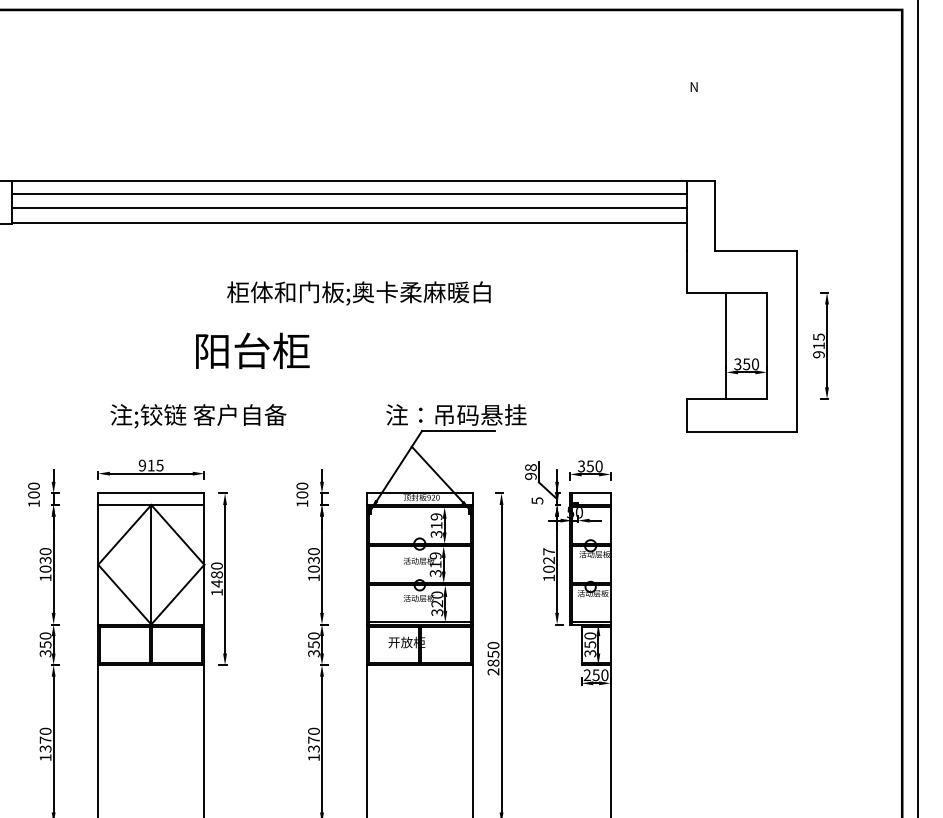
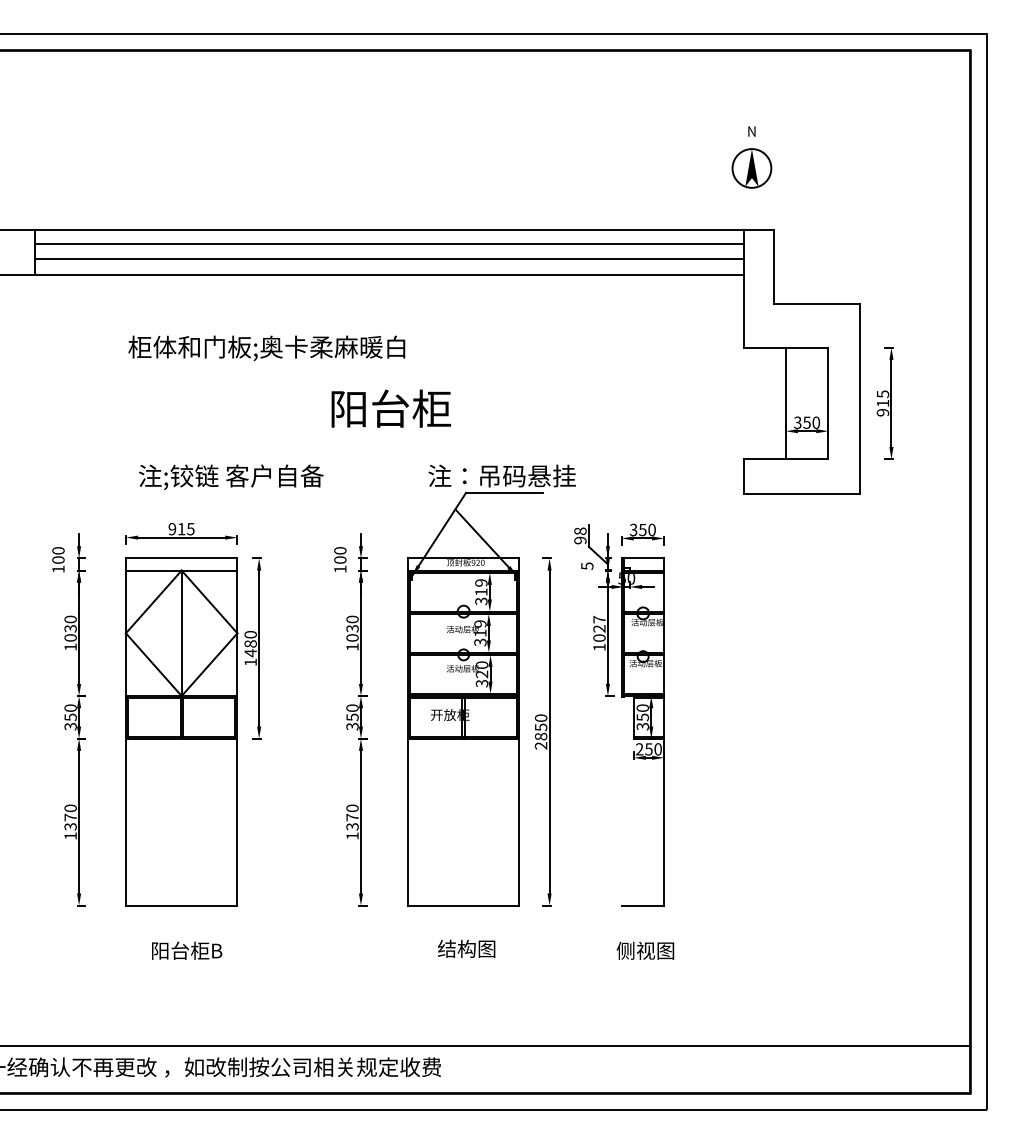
part: (693, 122) -> (751, 168), added
text: (358, 293) -> (266, 348), moved
text: (252, 350) -> (390, 408), moved

